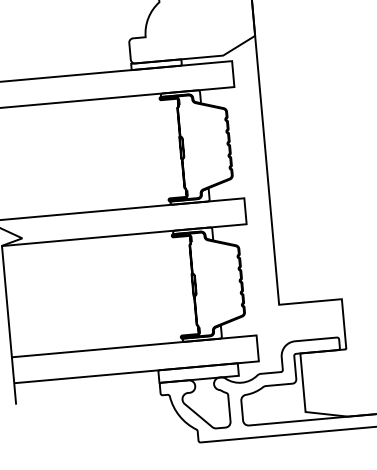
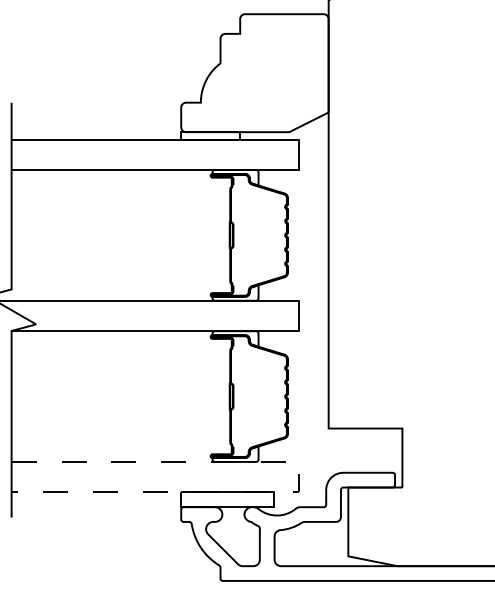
line: (258, 348) -> (299, 477), solid -> dashed

